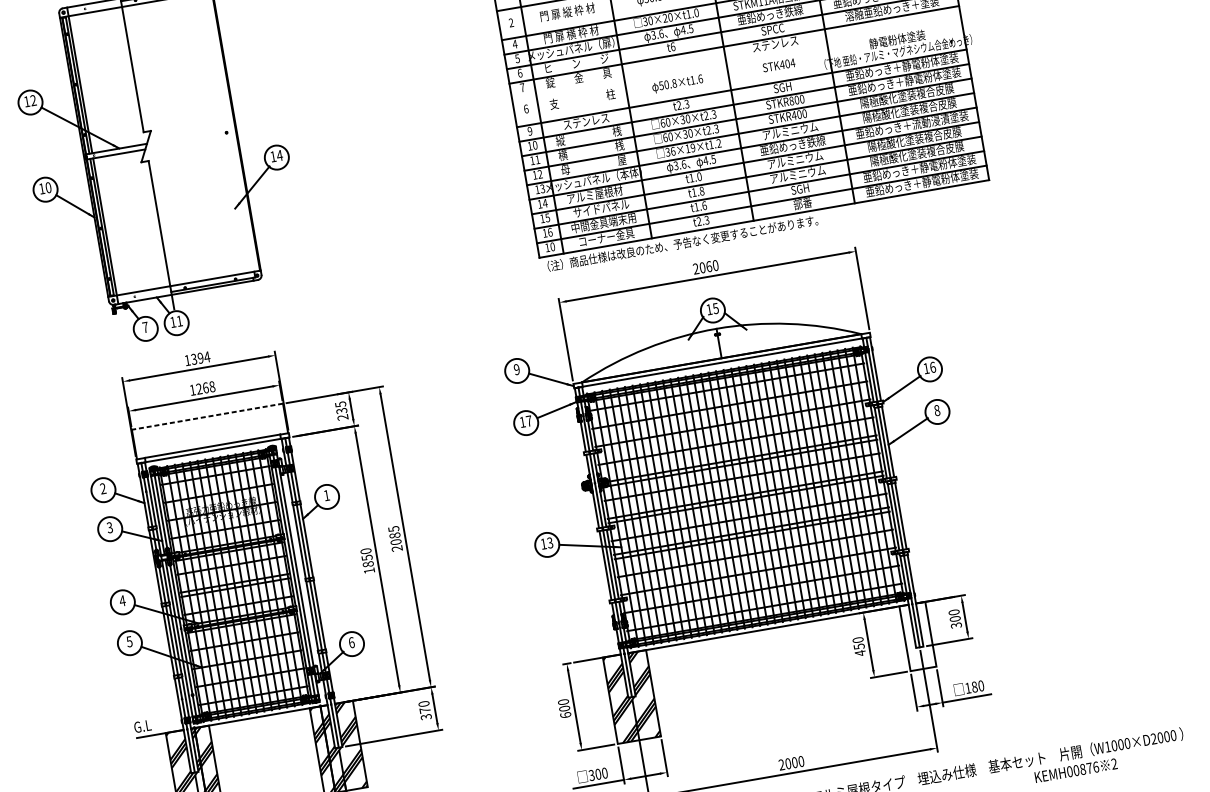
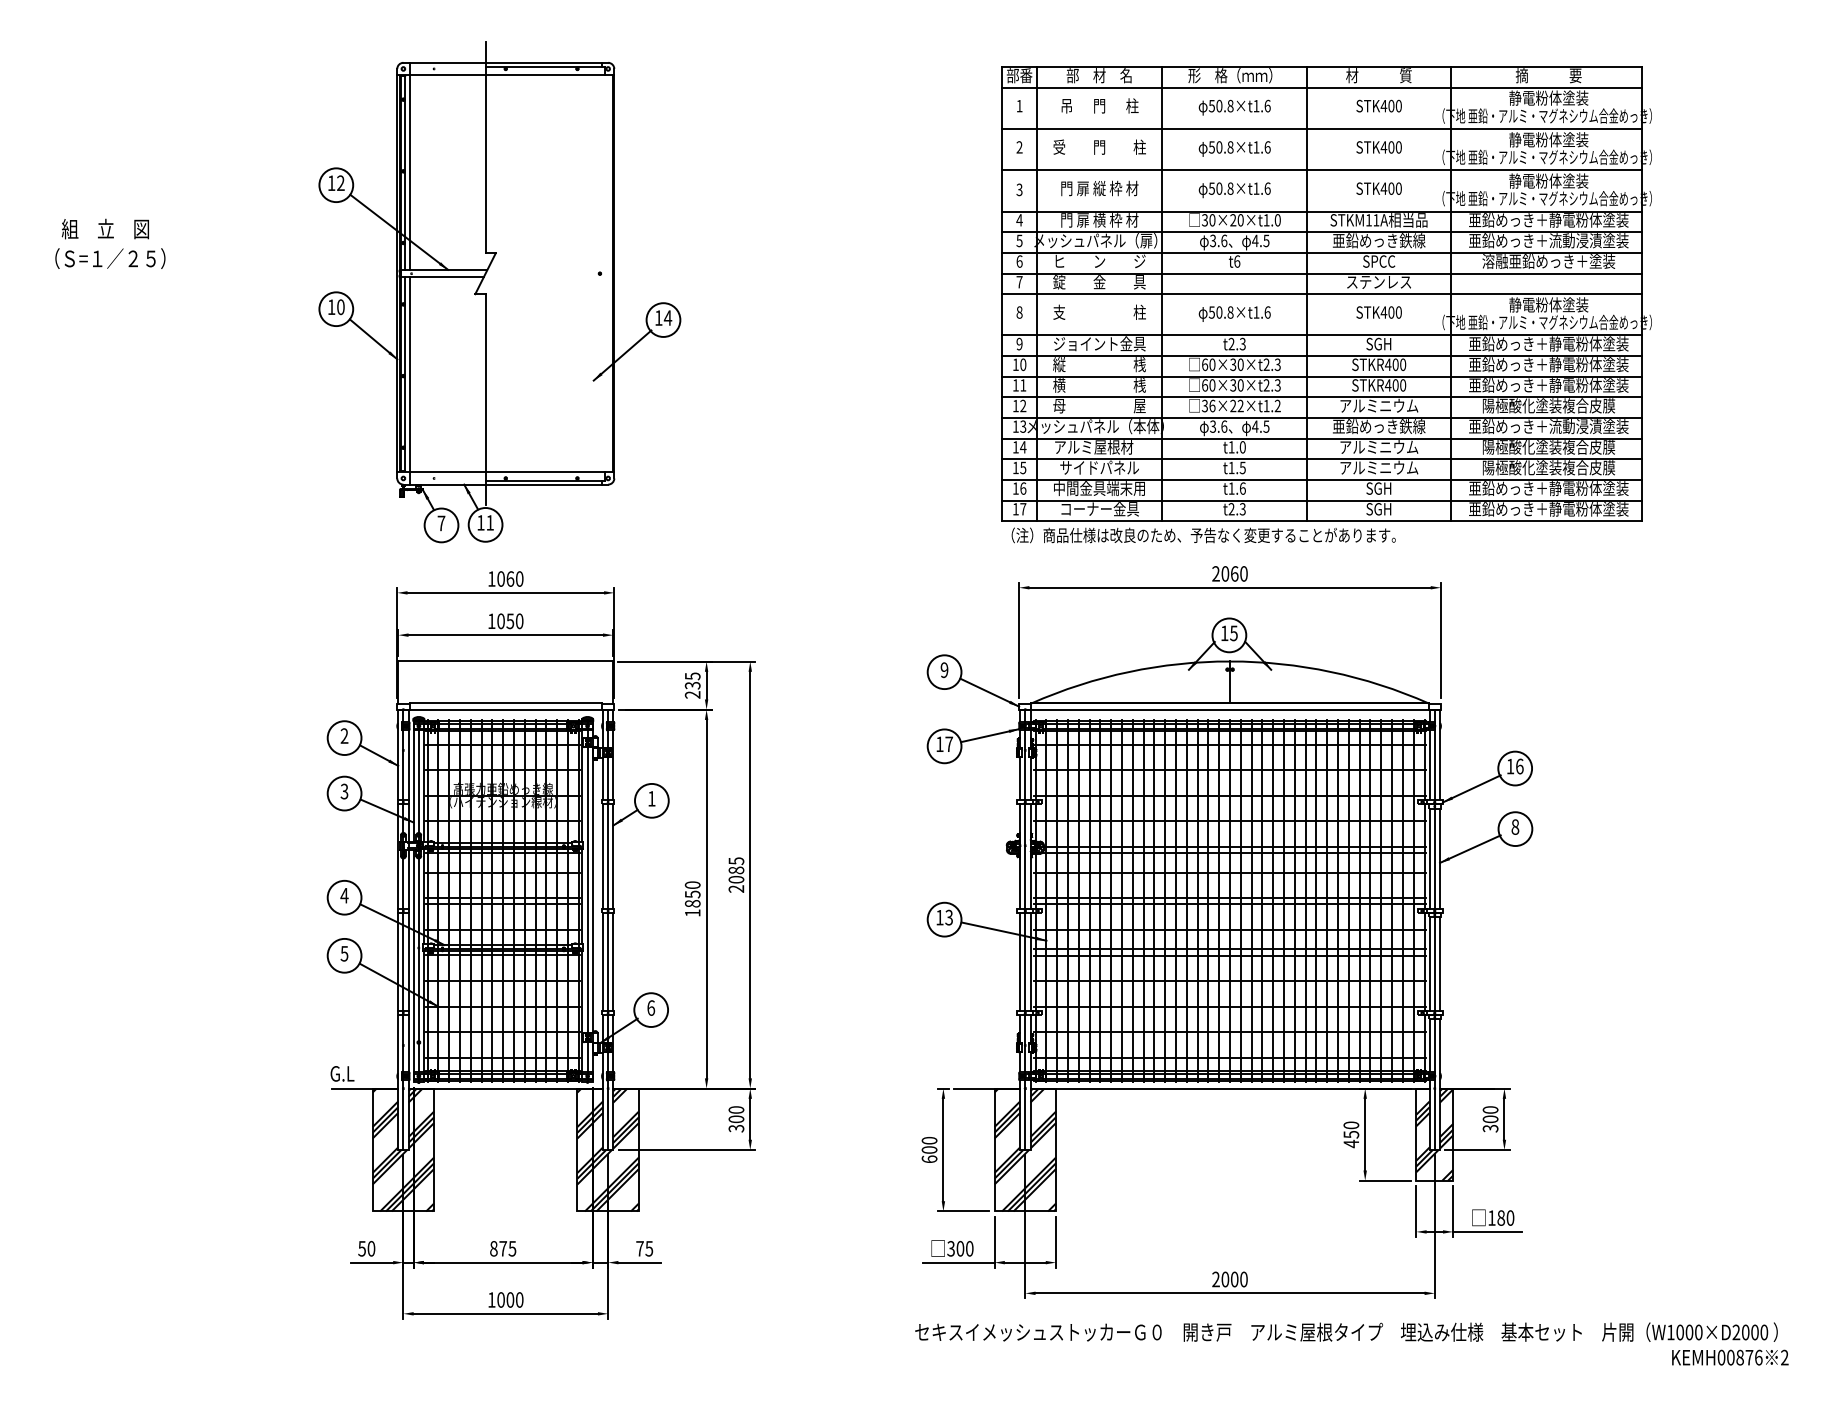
text: (511, 23) -> (1019, 190), 2 -> 3
line: (736, 59) -> (1322, 294), added
text: (792, 63) -> (1398, 312), STK404 -> STK400
text: (906, 96) -> (1548, 385), 陽極酸化塗装複合皮膜 -> 亜鉛めっき＋静電粉体塗装
text: (791, 100) -> (1387, 364), STKR800 -> STKR400
text: (526, 109) -> (1019, 312), 6 -> 8
text: (586, 121) -> (1099, 343), ステンレス -> ジョイント金具
text: (690, 148) -> (1236, 405), 36×19×t1.2 -> 36×22×t1.2
text: (701, 190) -> (1242, 467), t1.8 -> t1.5
text: (802, 203) -> (1378, 509), 部番 -> SGH
text: (552, 247) -> (1023, 509), 10 -> 17
text: (200, 357) -> (510, 578), 1394 -> 1060
text: (205, 388) -> (510, 621), 1268 -> 1050
line: (207, 416) -> (505, 661), dashed -> solid
hatch: (917, 636) -> (1434, 1134), added
text: (425, 710) -> (736, 1119), 370 -> 300
text: (1076, 770) -> (1730, 1357), moved

